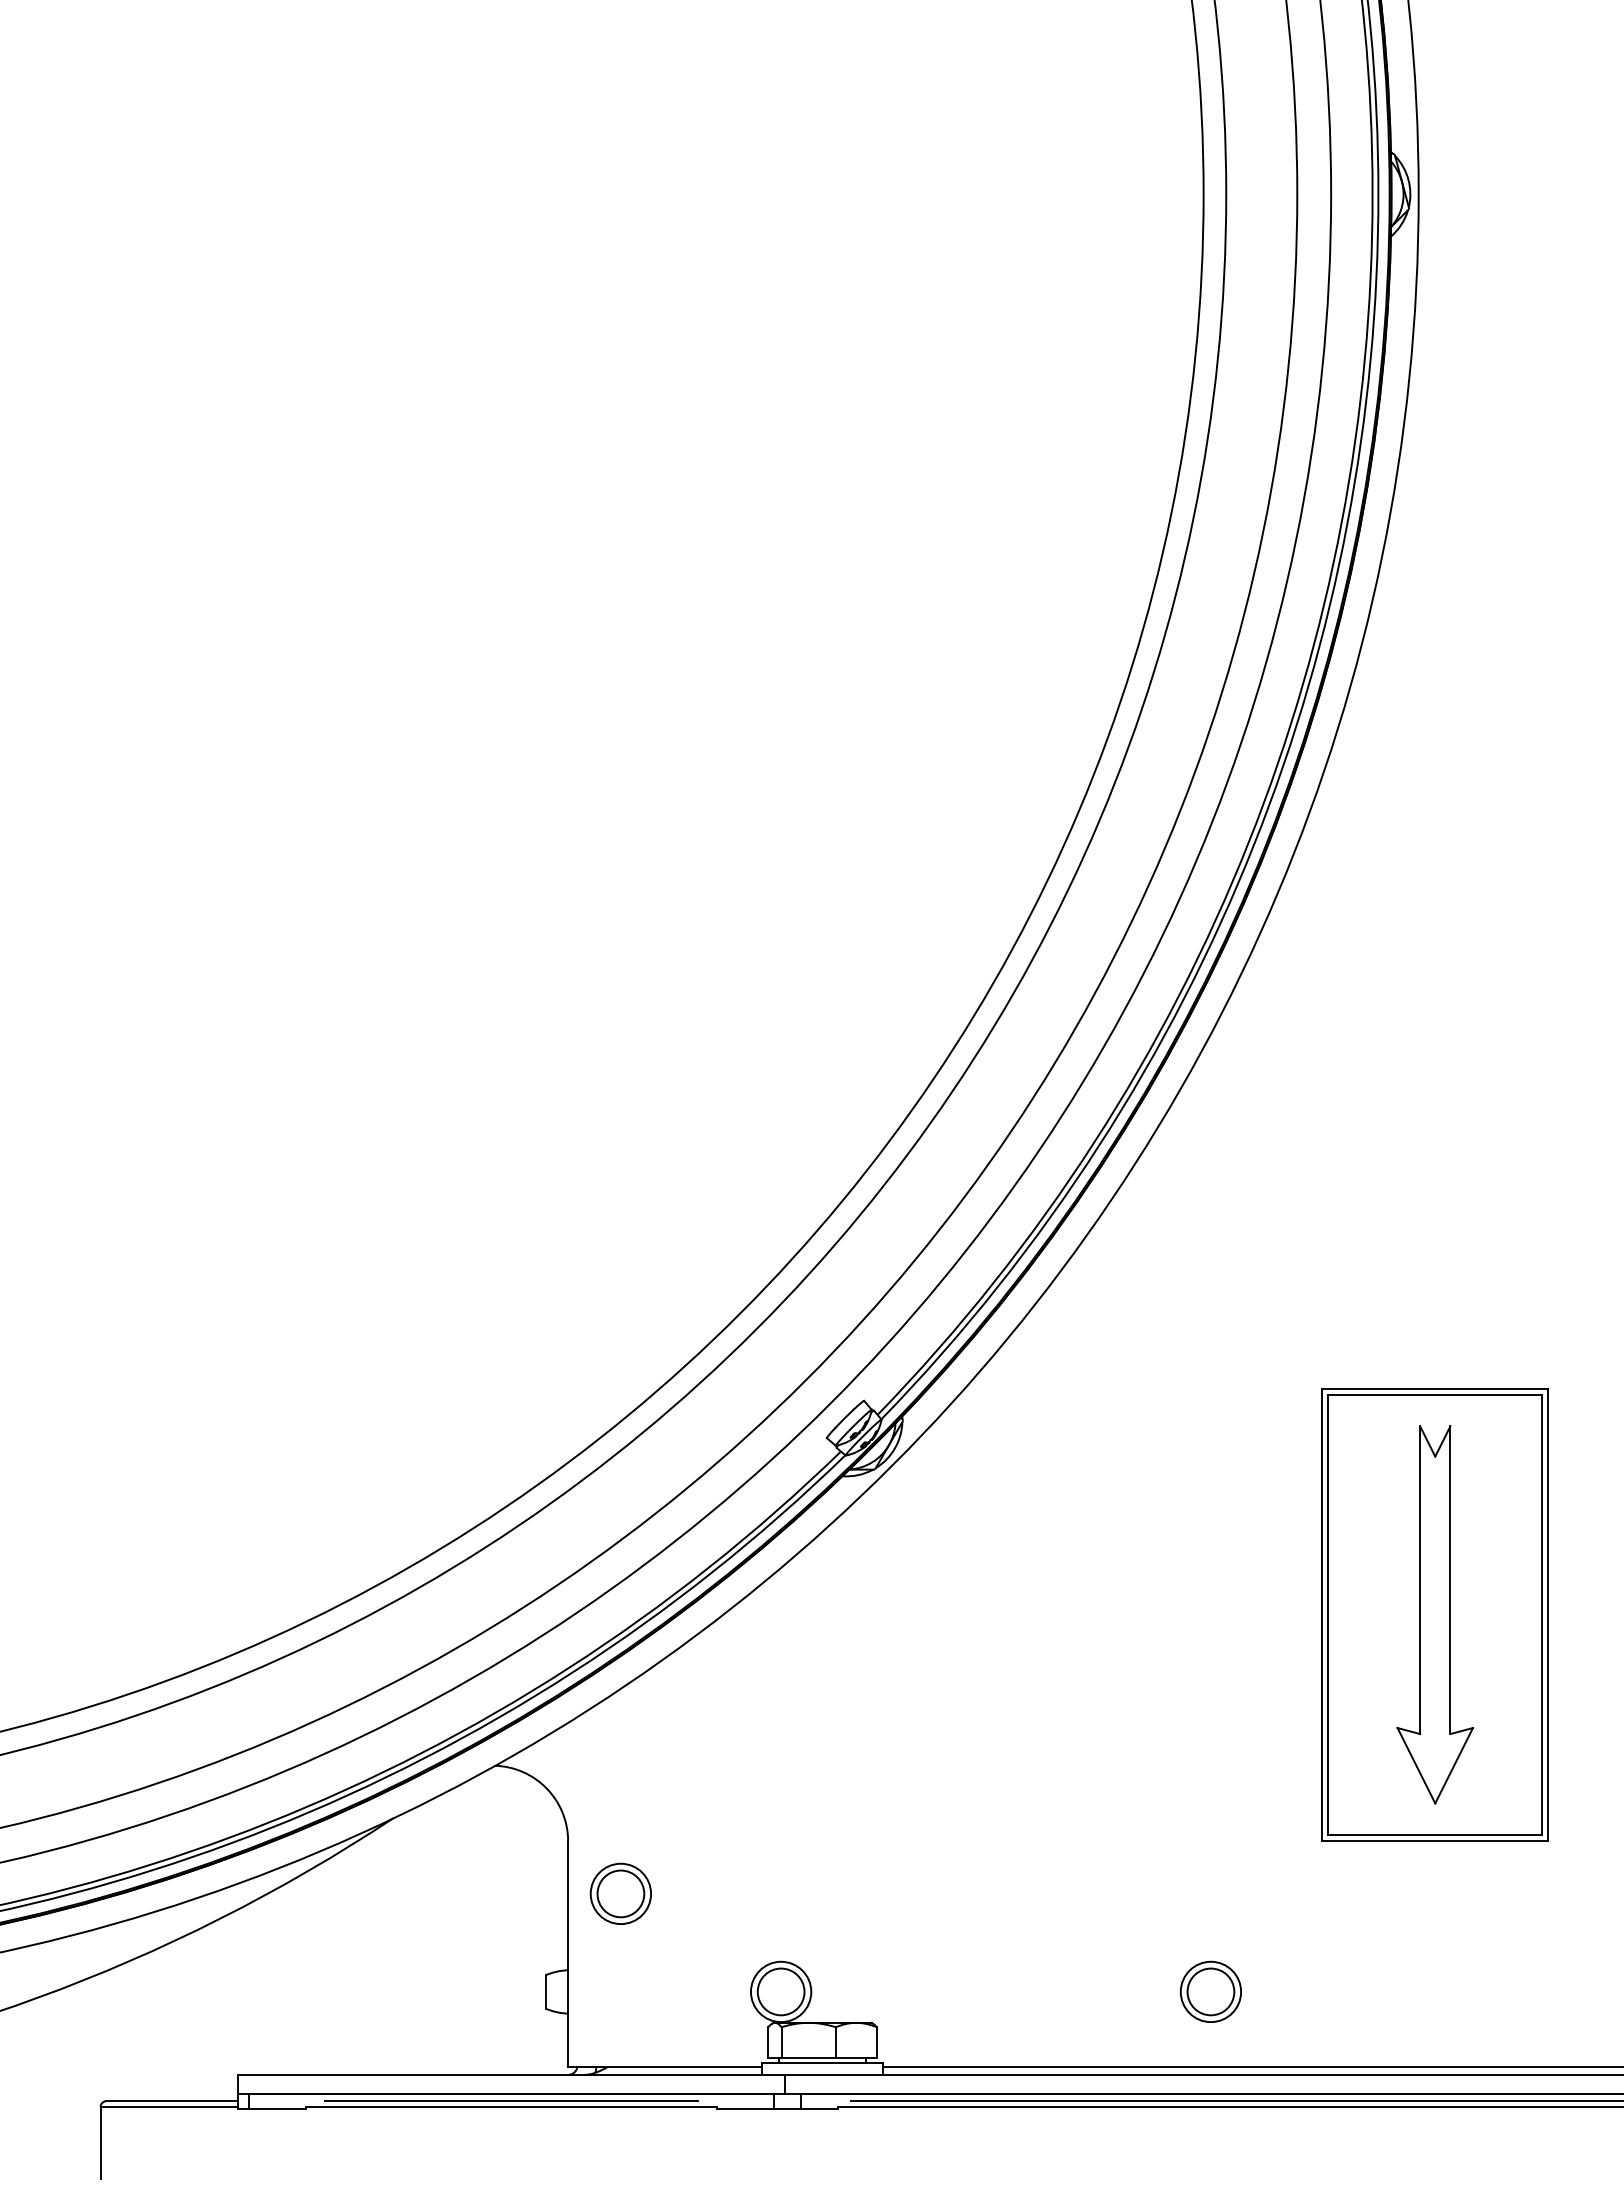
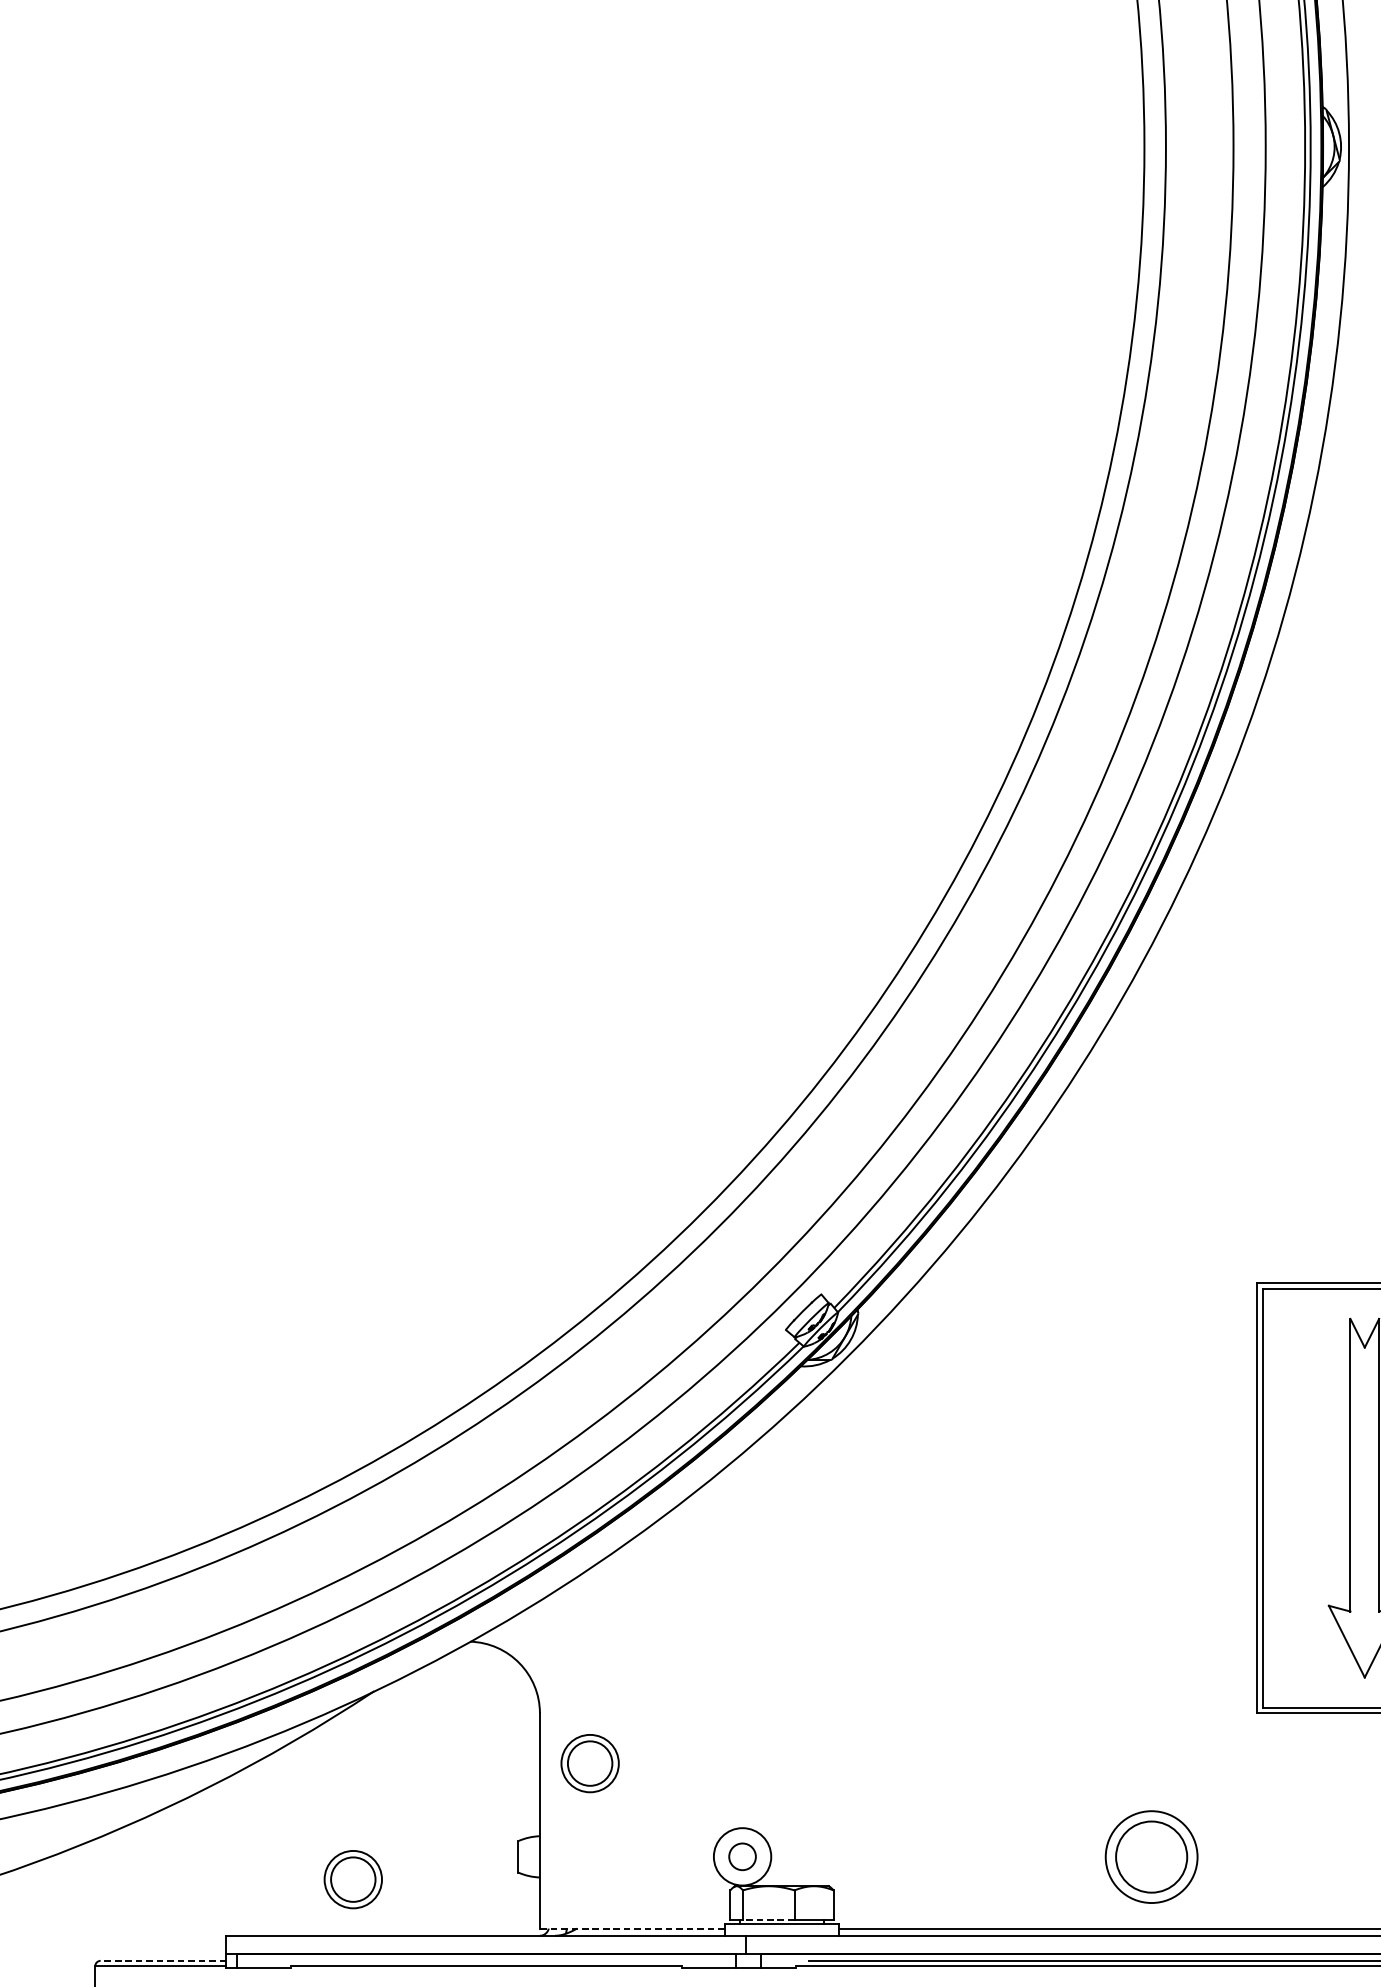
circle: (780, 1991) -> (741, 1856), size x0.6
part: (1210, 1991) -> (1150, 1856), size x1.6
part: (371, 2015) -> (352, 1879), added
line: (808, 2058) -> (768, 1920), solid -> dashed
line: (664, 2067) -> (631, 1928), solid -> dashed
line: (172, 2101) -> (163, 1961), solid -> dashed
line: (511, 2101) -> (486, 1961), removed

